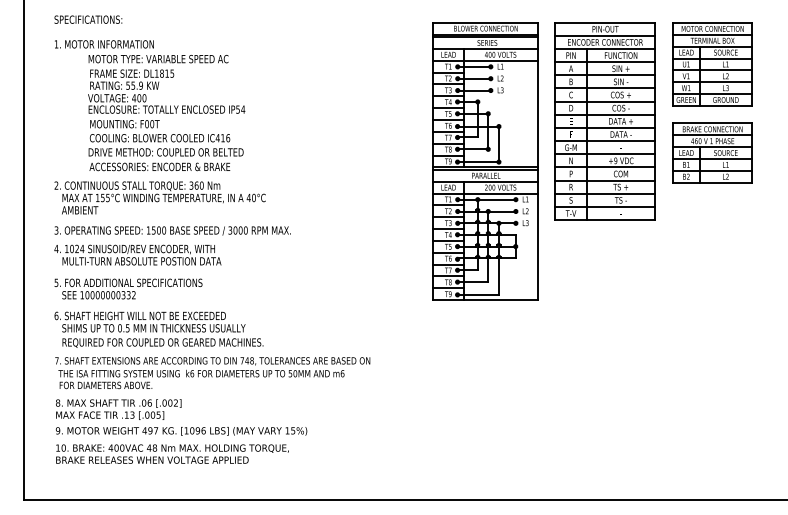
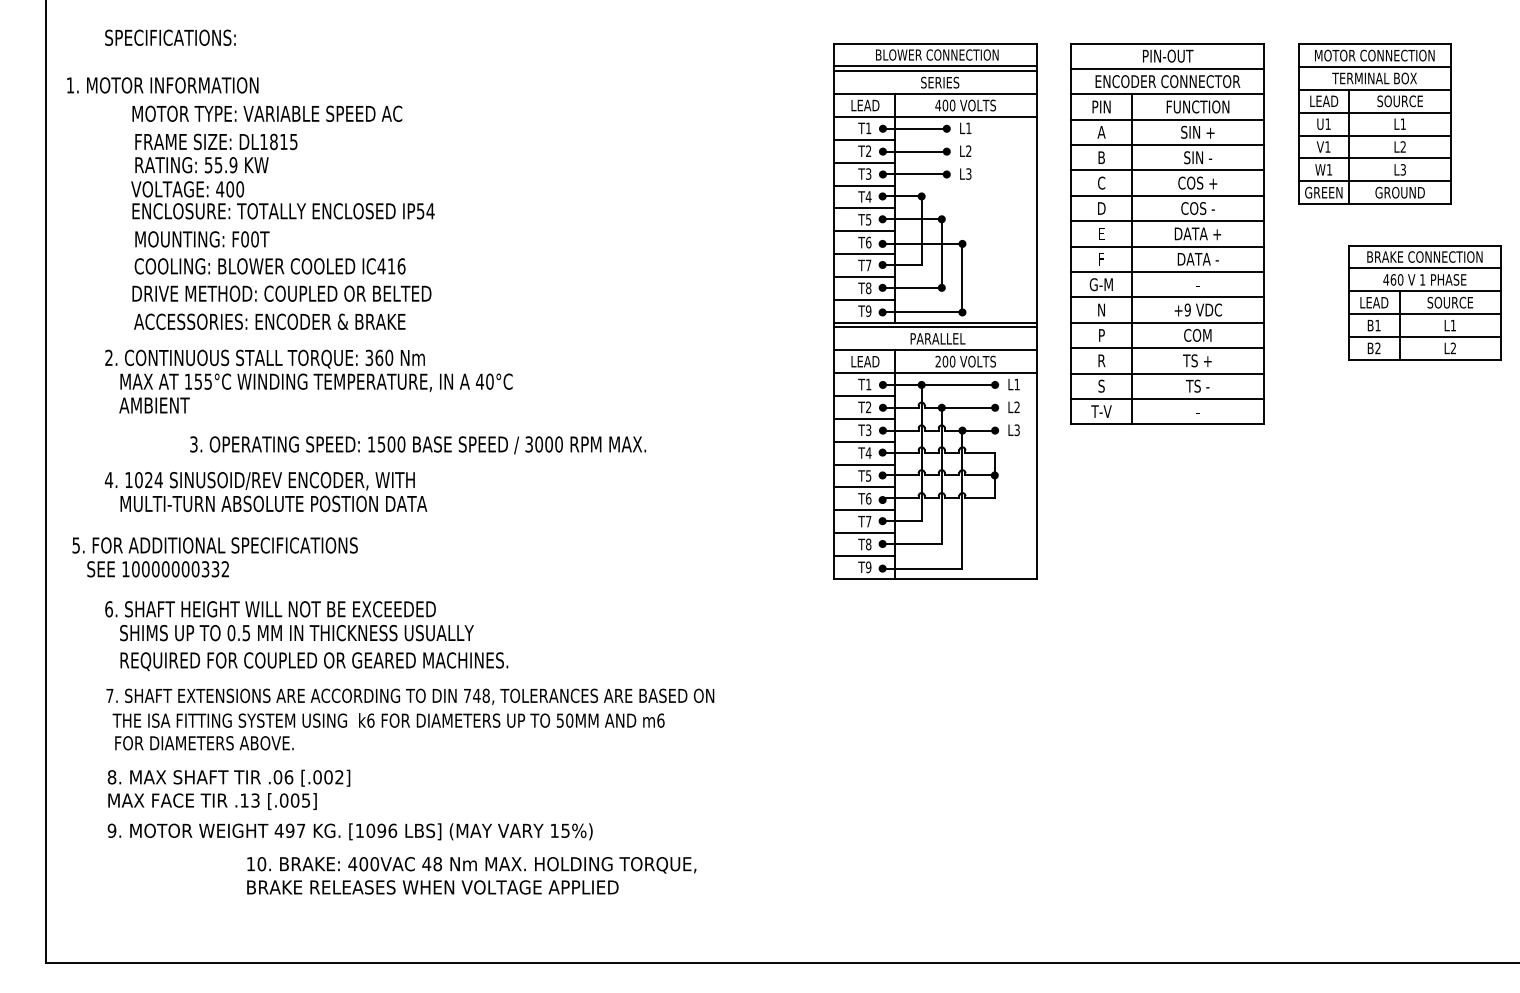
text: (150, 105) -> (251, 203), moved
part: (712, 152) -> (1424, 301), moved
text: (172, 230) -> (417, 444), moved
text: (128, 288) -> (215, 556), moved
text: (172, 453) -> (471, 874), moved

